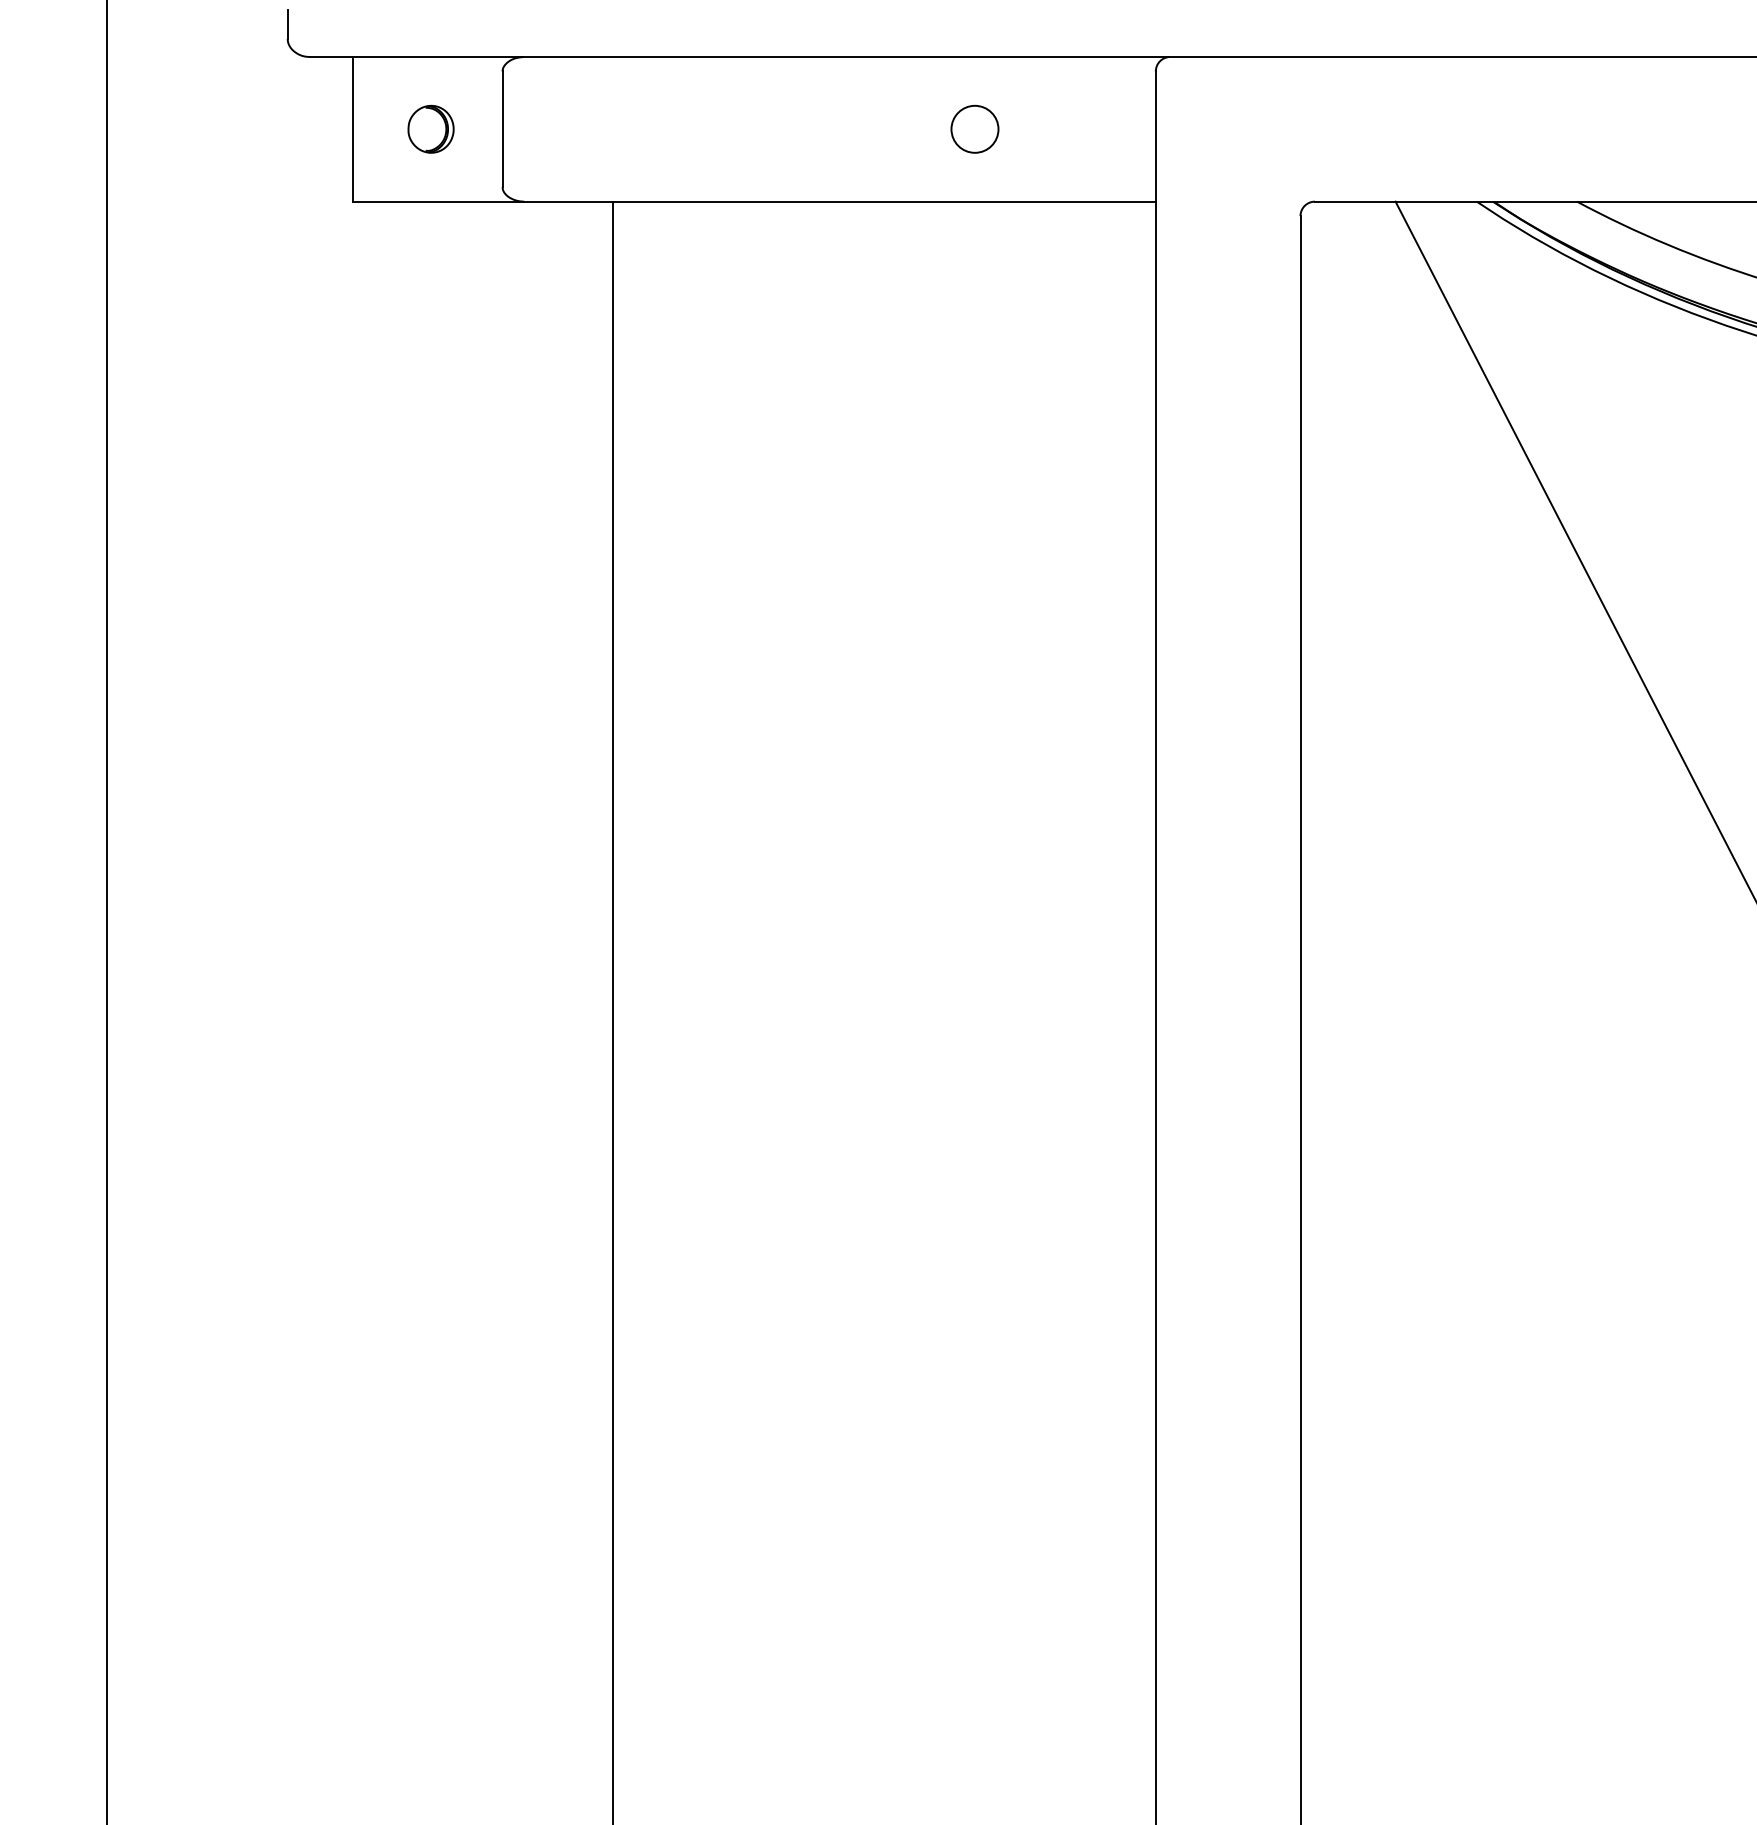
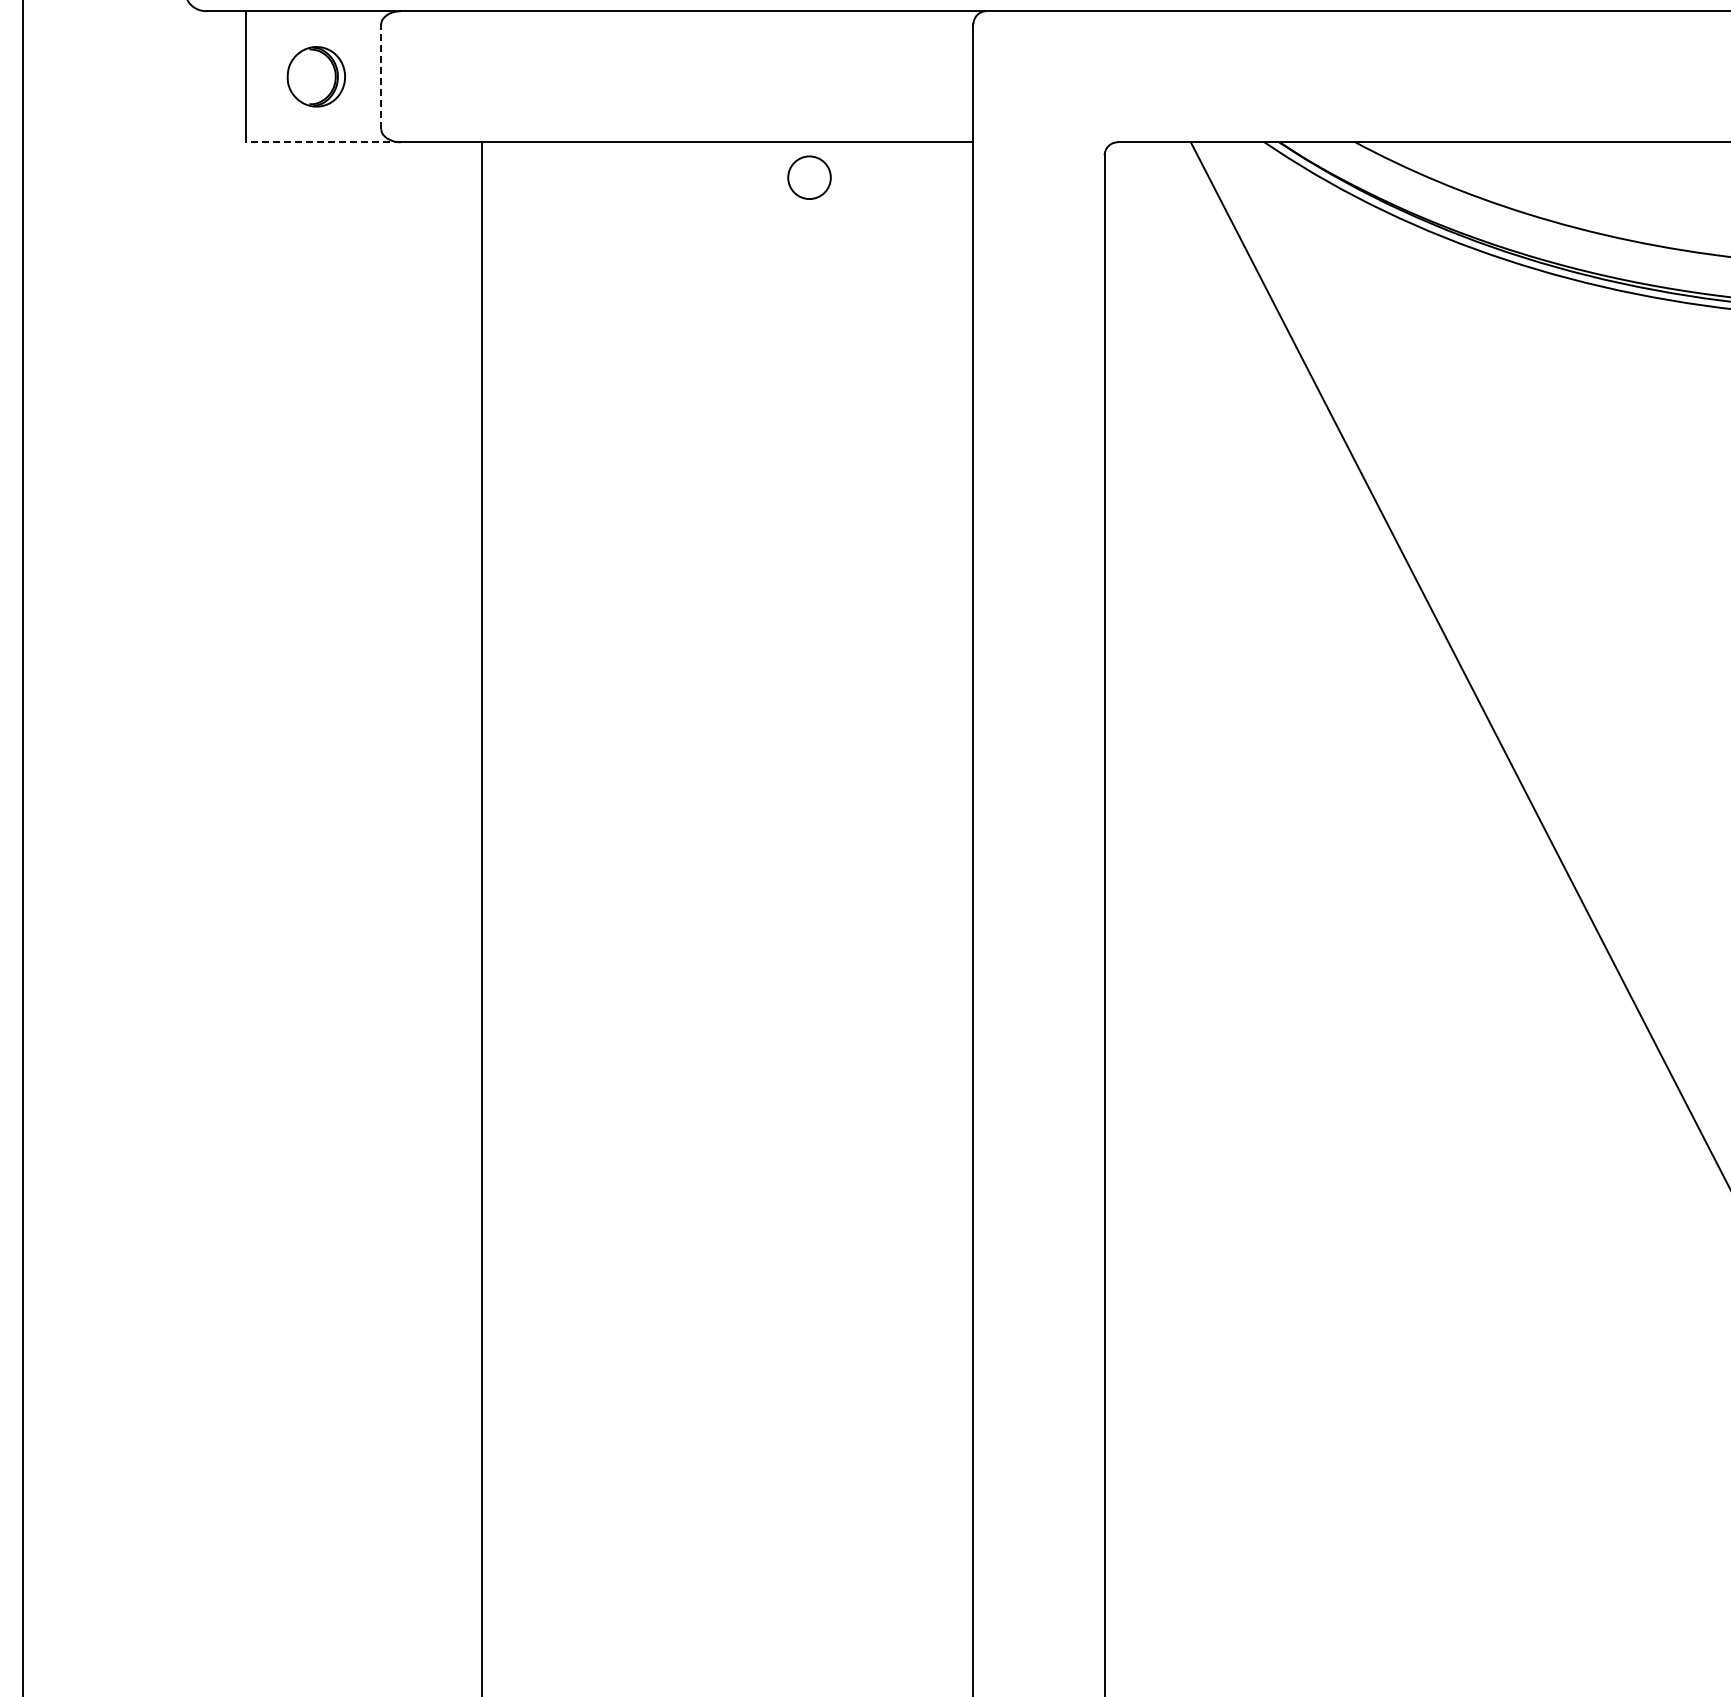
part: (431, 129) -> (316, 76), size x1.4
line: (502, 129) -> (381, 76), solid -> dashed
circle: (974, 129) -> (809, 177), moved
line: (438, 201) -> (323, 142), solid -> dashed

